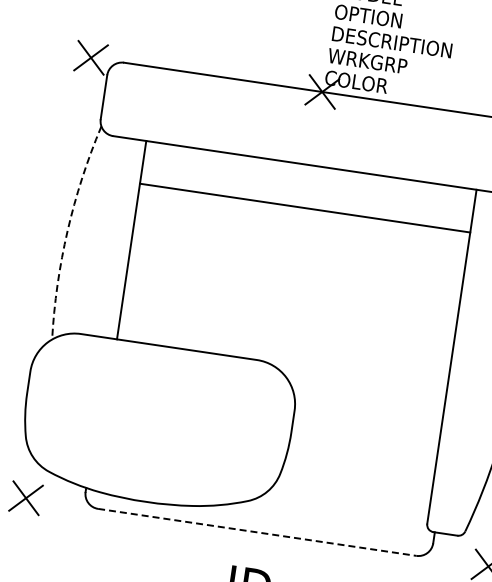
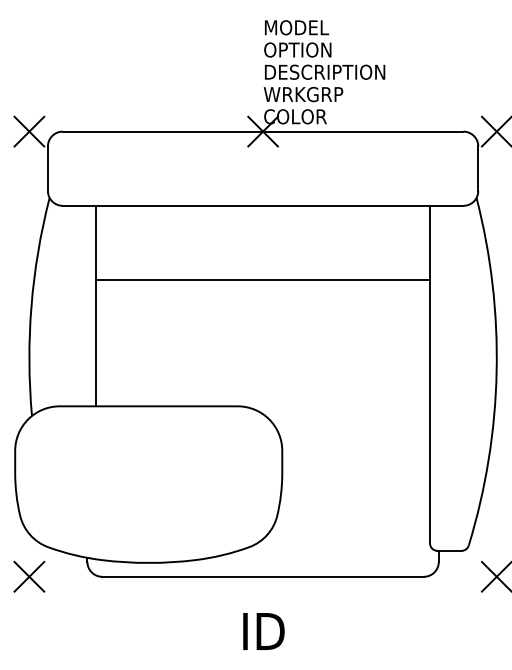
line: (305, 208) -> (263, 280), moved
arc: (67, 231) -> (31, 306), dashed -> solid
line: (257, 532) -> (263, 576), dashed -> solid

